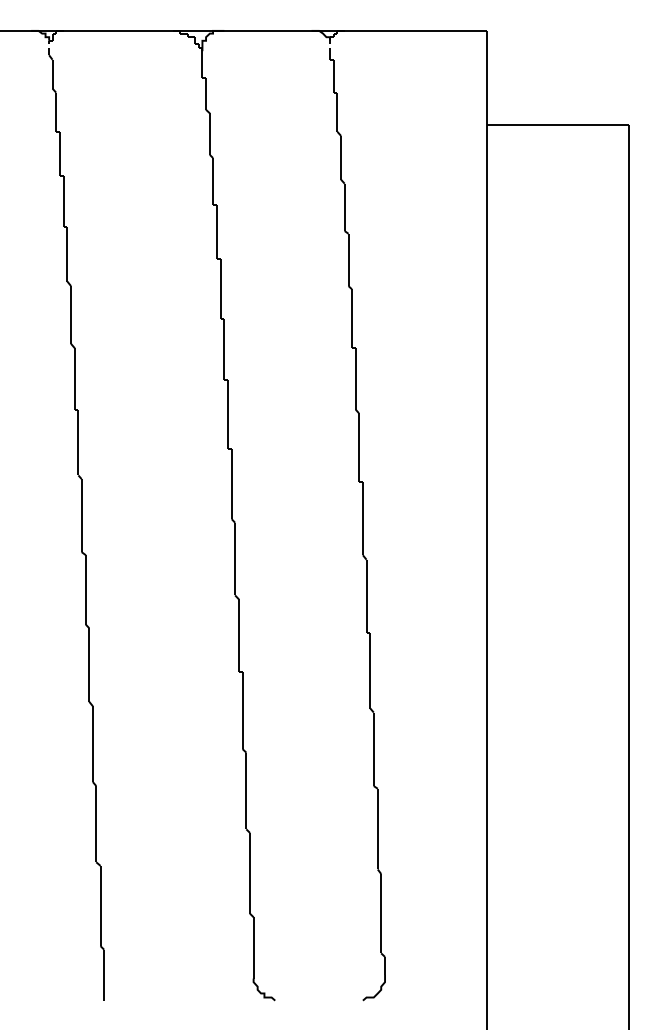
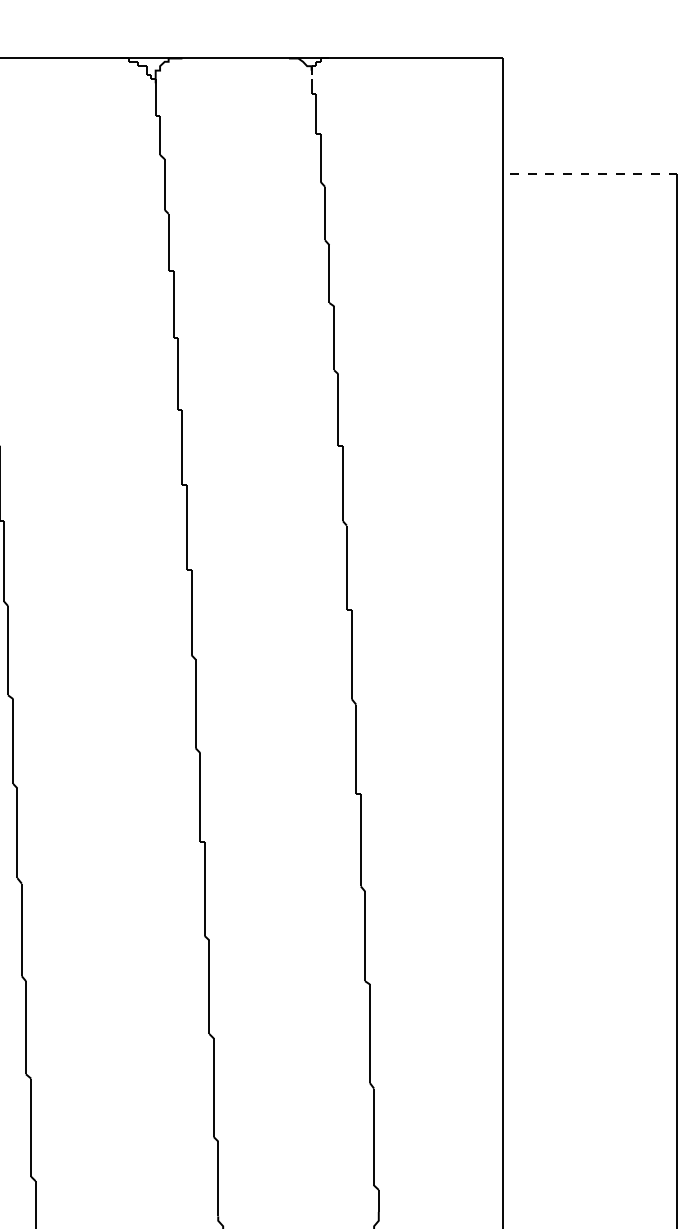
line: (557, 125) -> (589, 174), solid -> dashed

